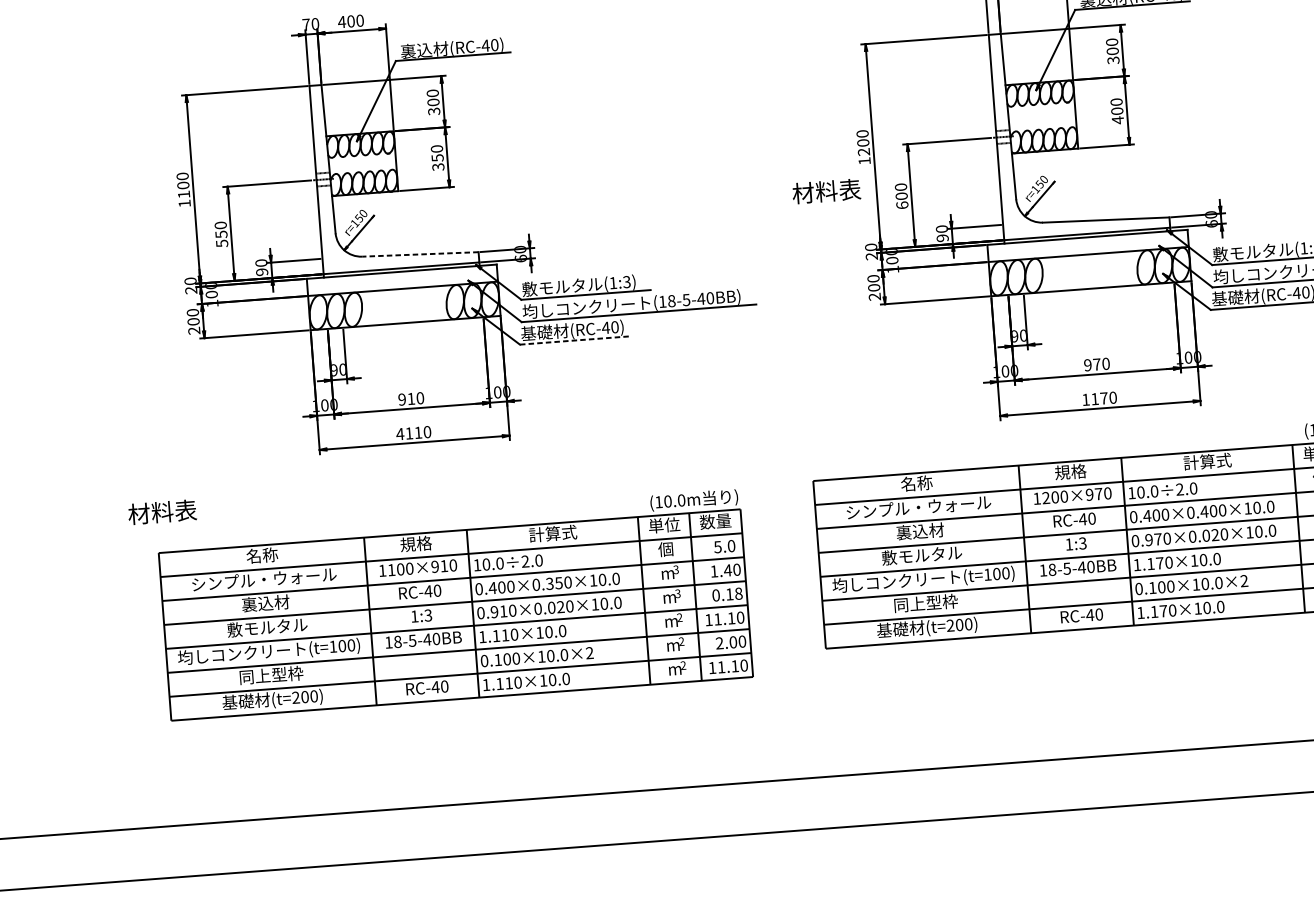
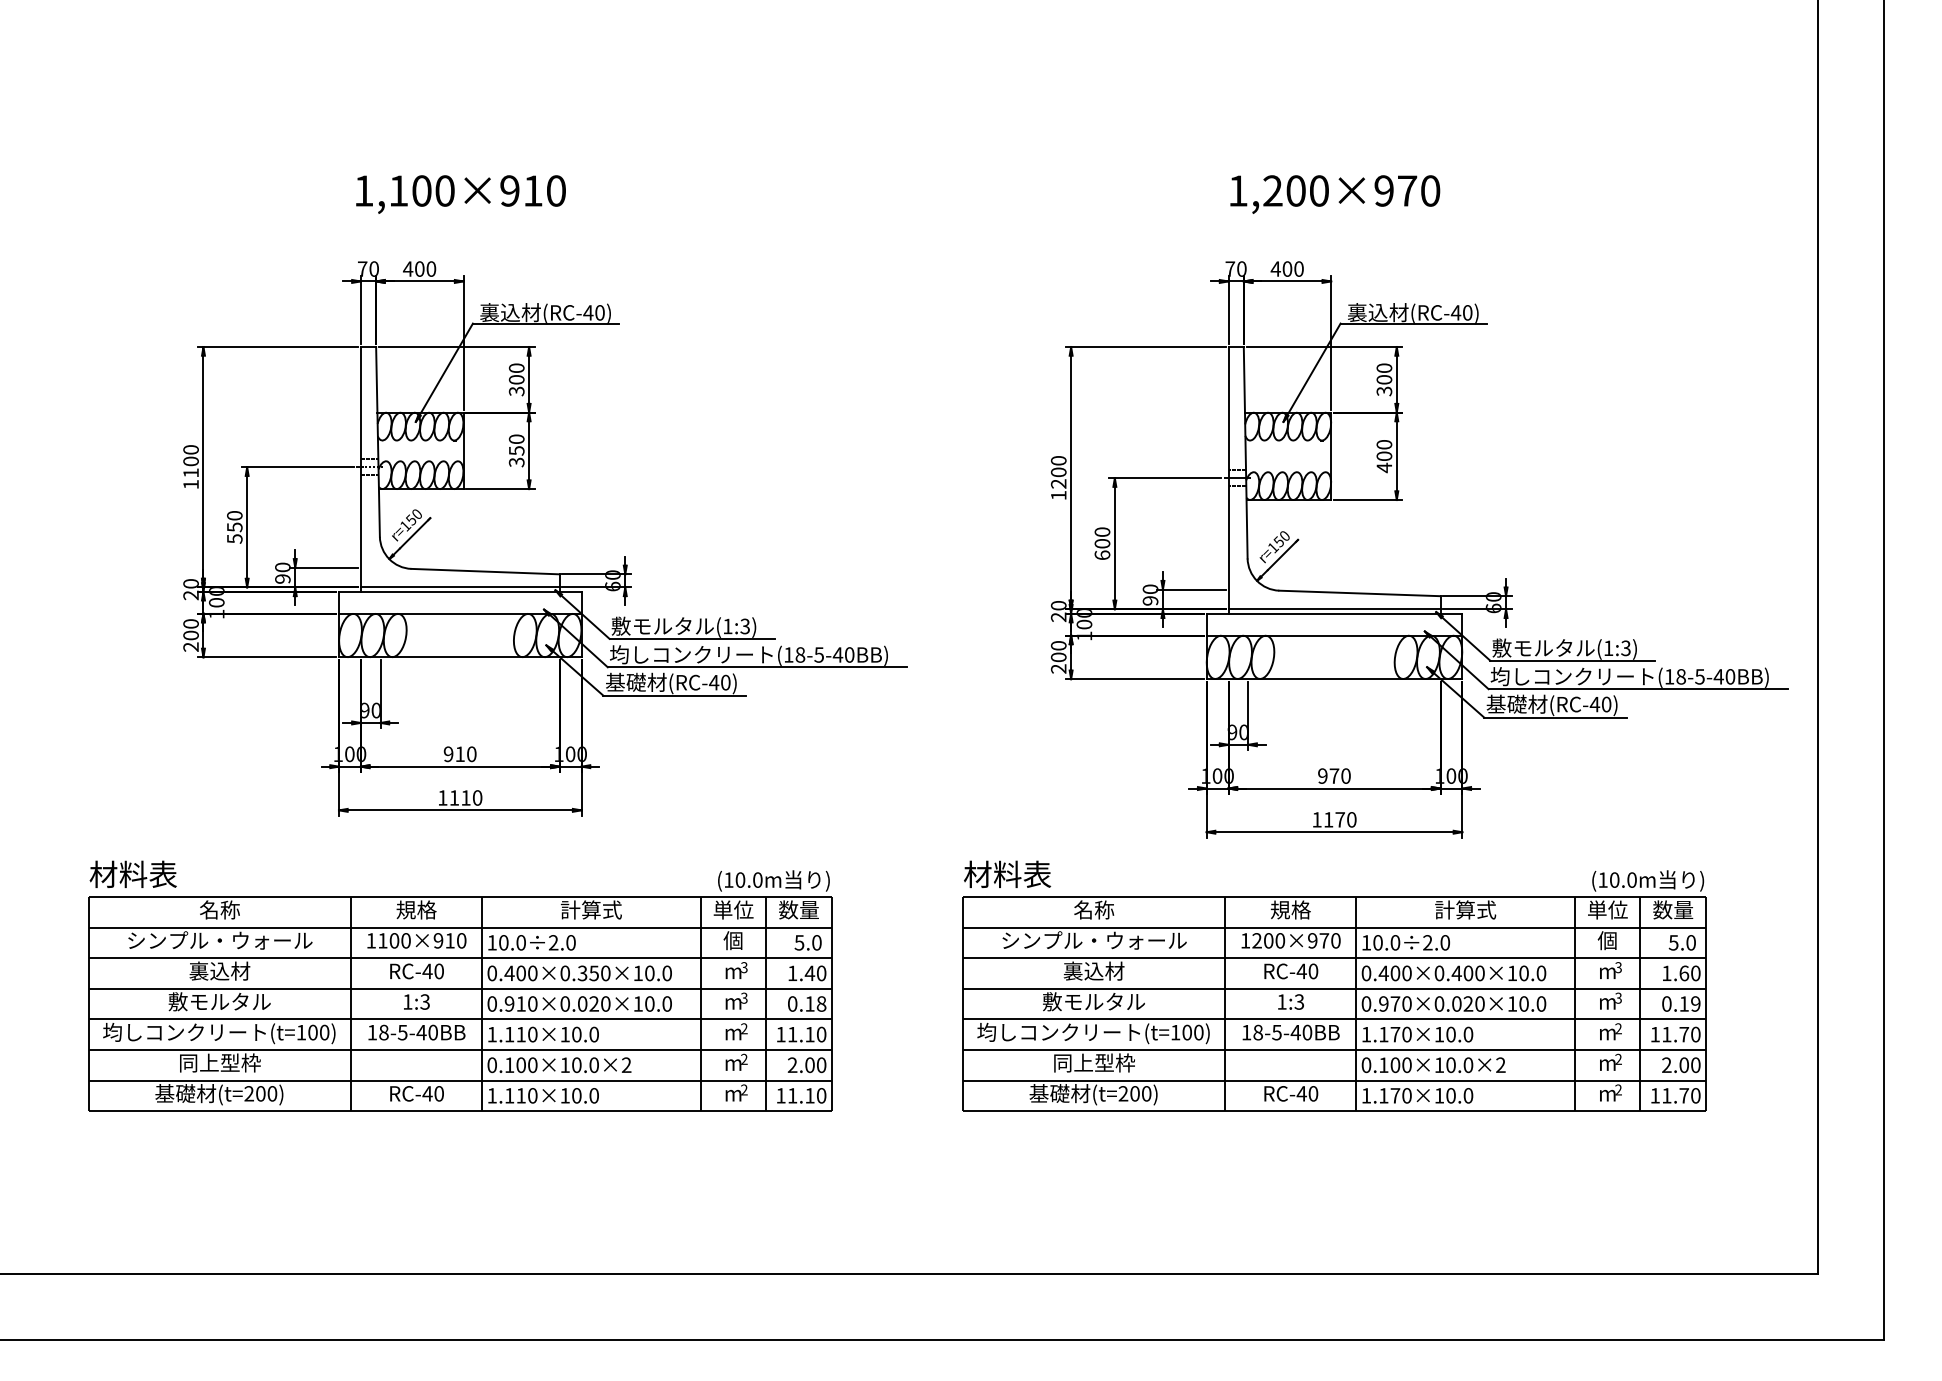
text: (826, 190) -> (1007, 873), moved
line: (420, 254) -> (485, 571), dashed -> solid
line: (576, 340) -> (675, 695), dashed -> solid
text: (399, 433) -> (442, 797), 4110 -> 1110
part: (455, 604) -> (460, 990), moved

